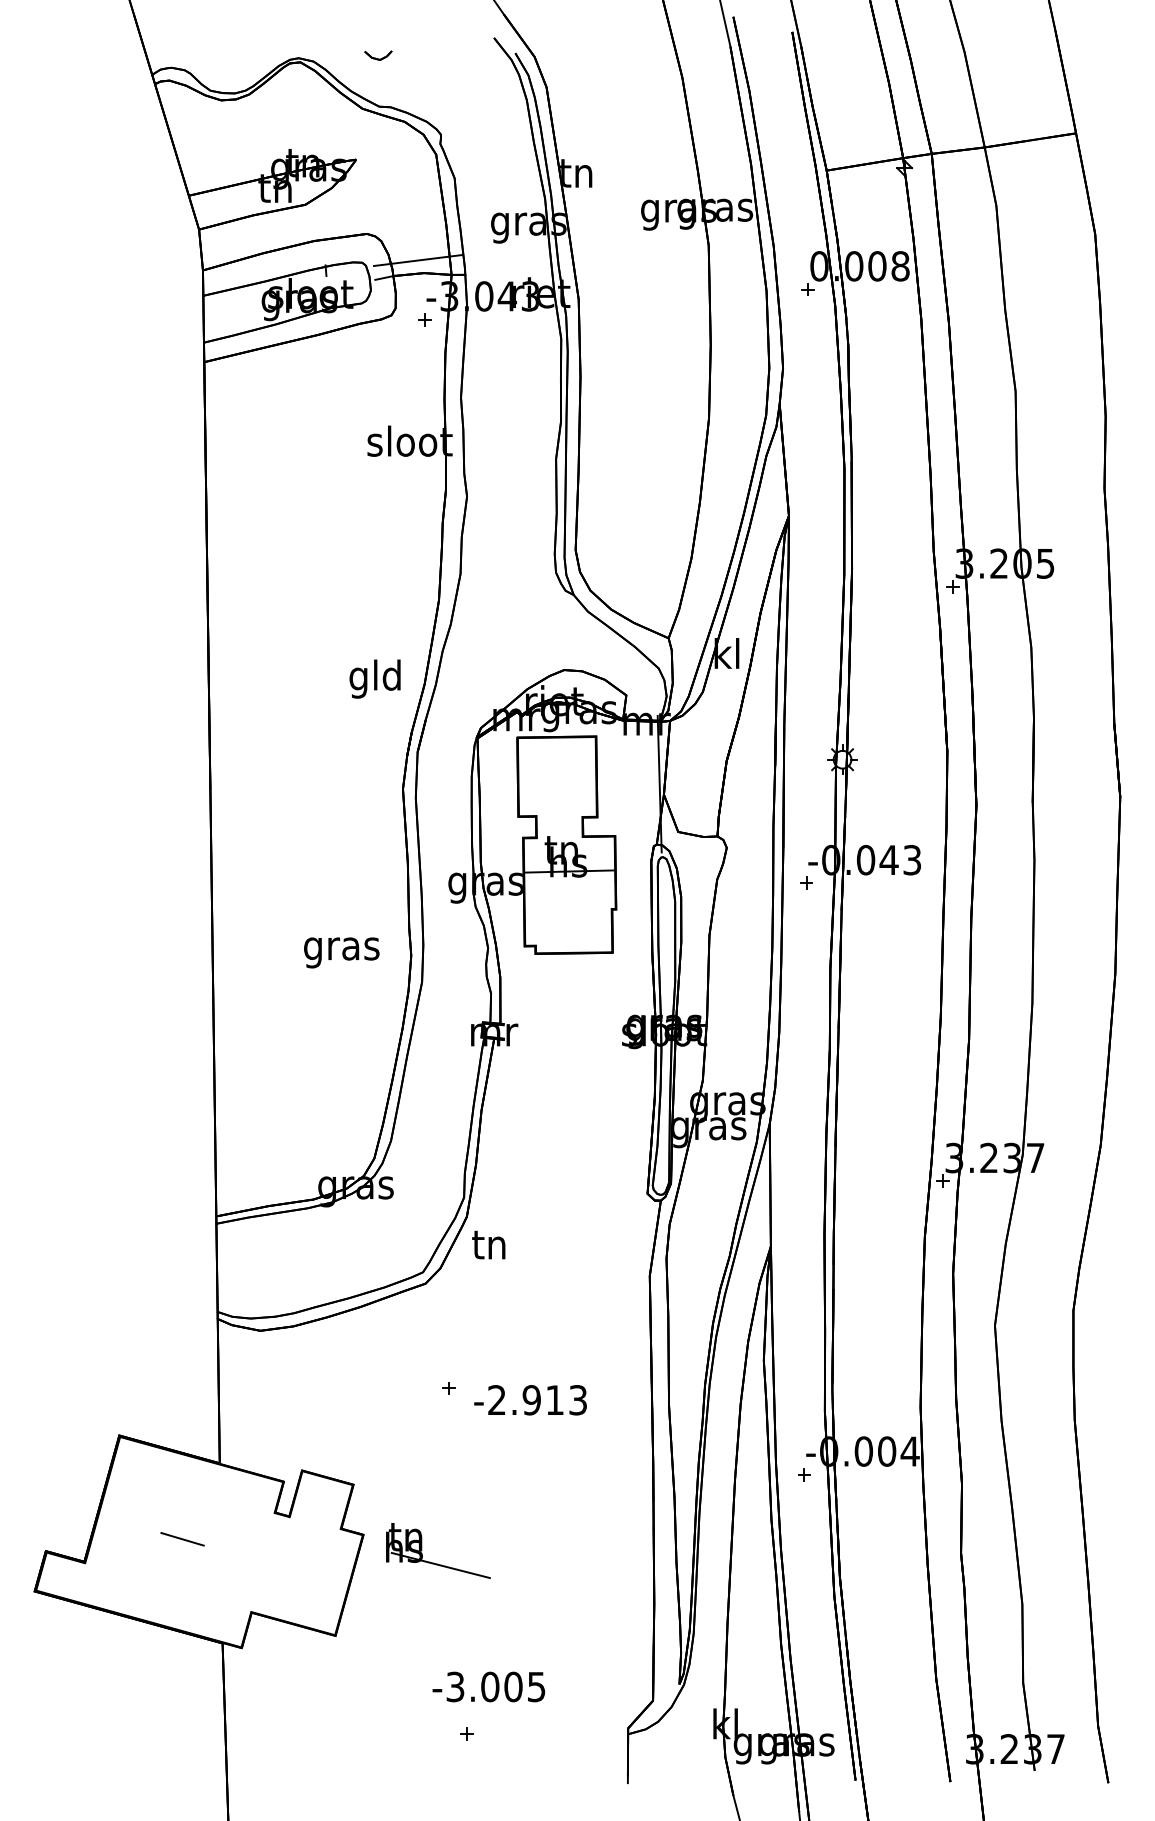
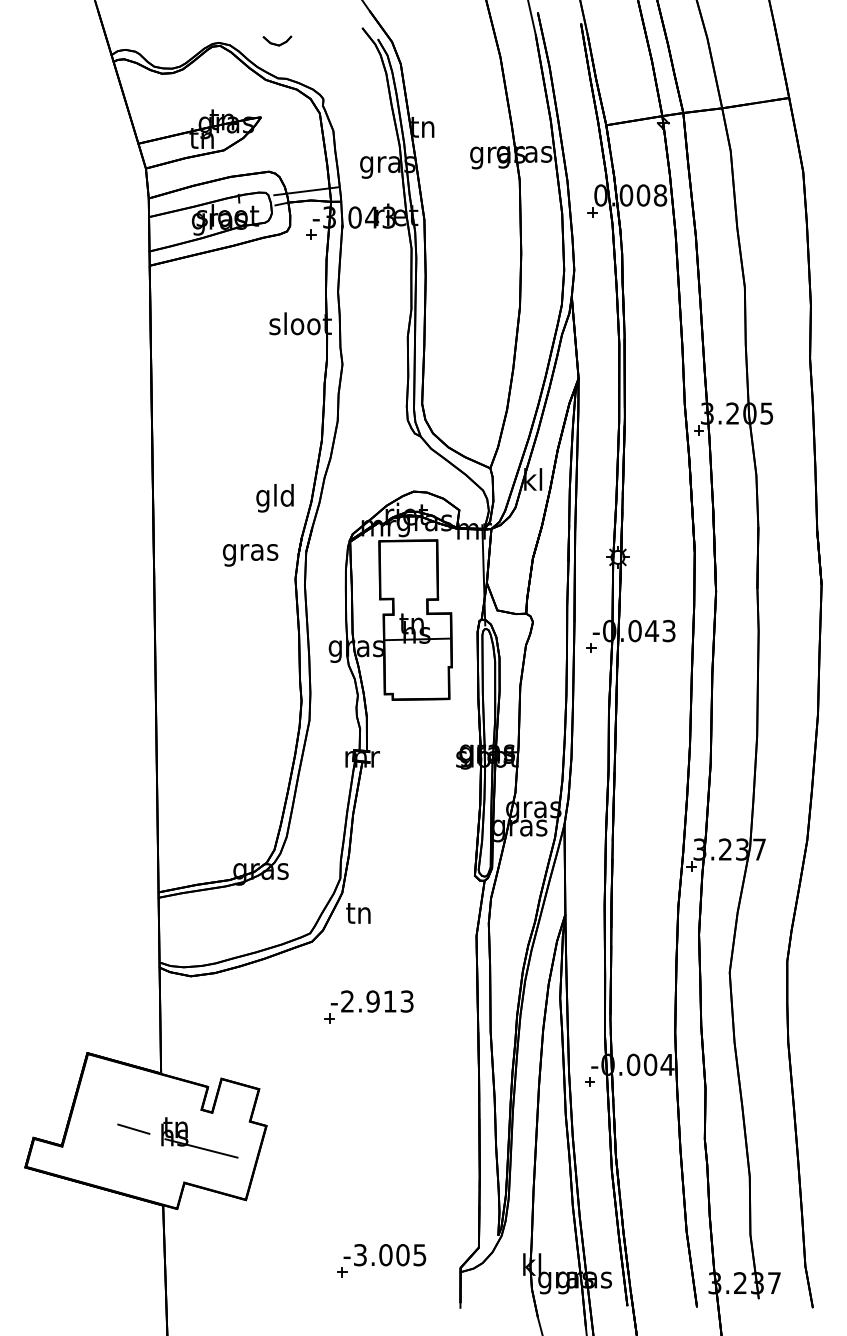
part: (378, 55) -> (277, 40), size x1.43
text: (341, 952) -> (250, 555), moved
text: (530, 1400) -> (372, 1001), moved
part: (433, 1562) -> (196, 1146), moved
text: (488, 1686) -> (384, 1254), moved

